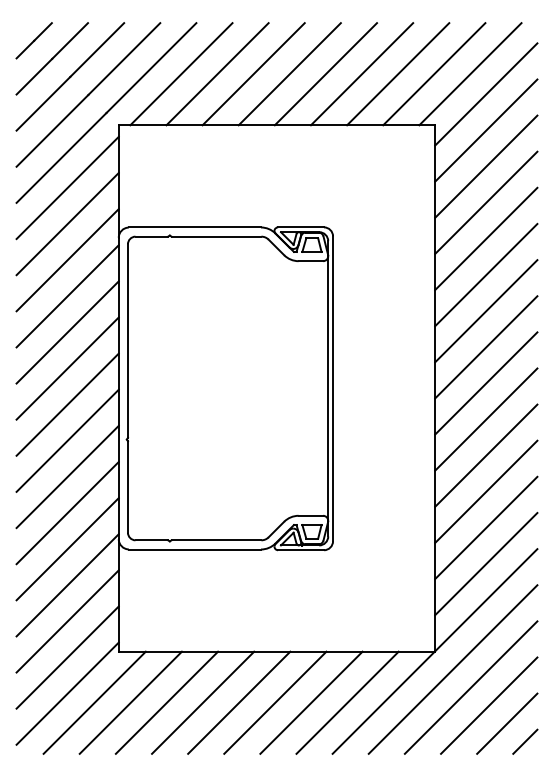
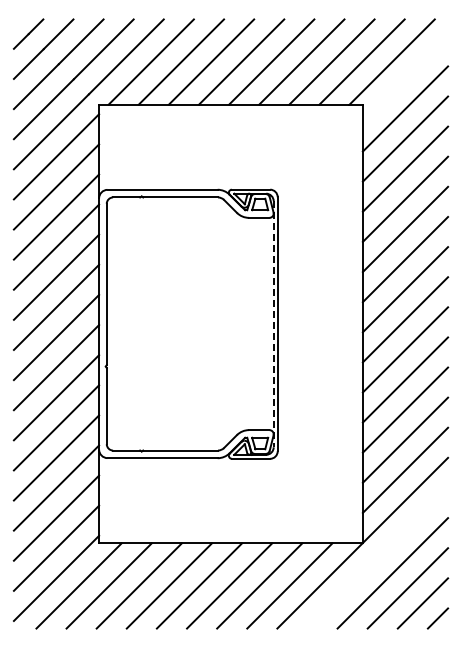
line: (486, 93) -> (405, 78), removed
line: (327, 389) -> (273, 324), solid -> dashed
line: (452, 668) -> (377, 557), removed

